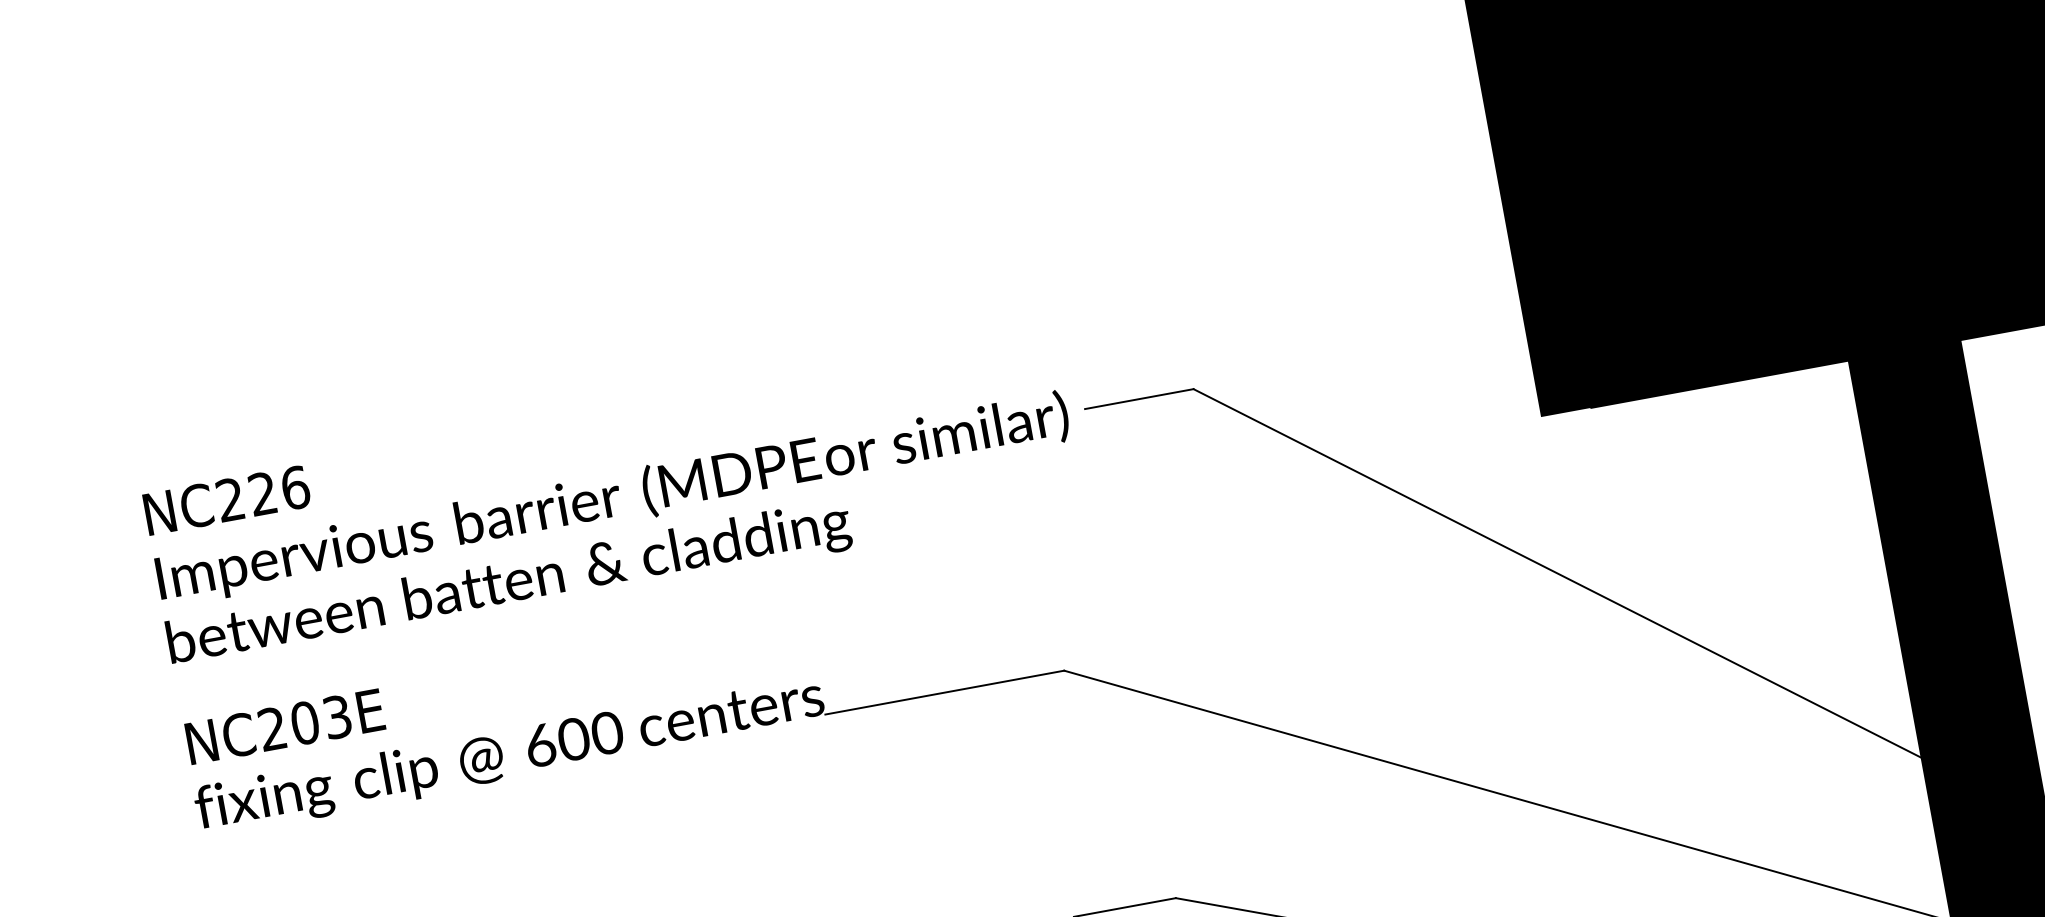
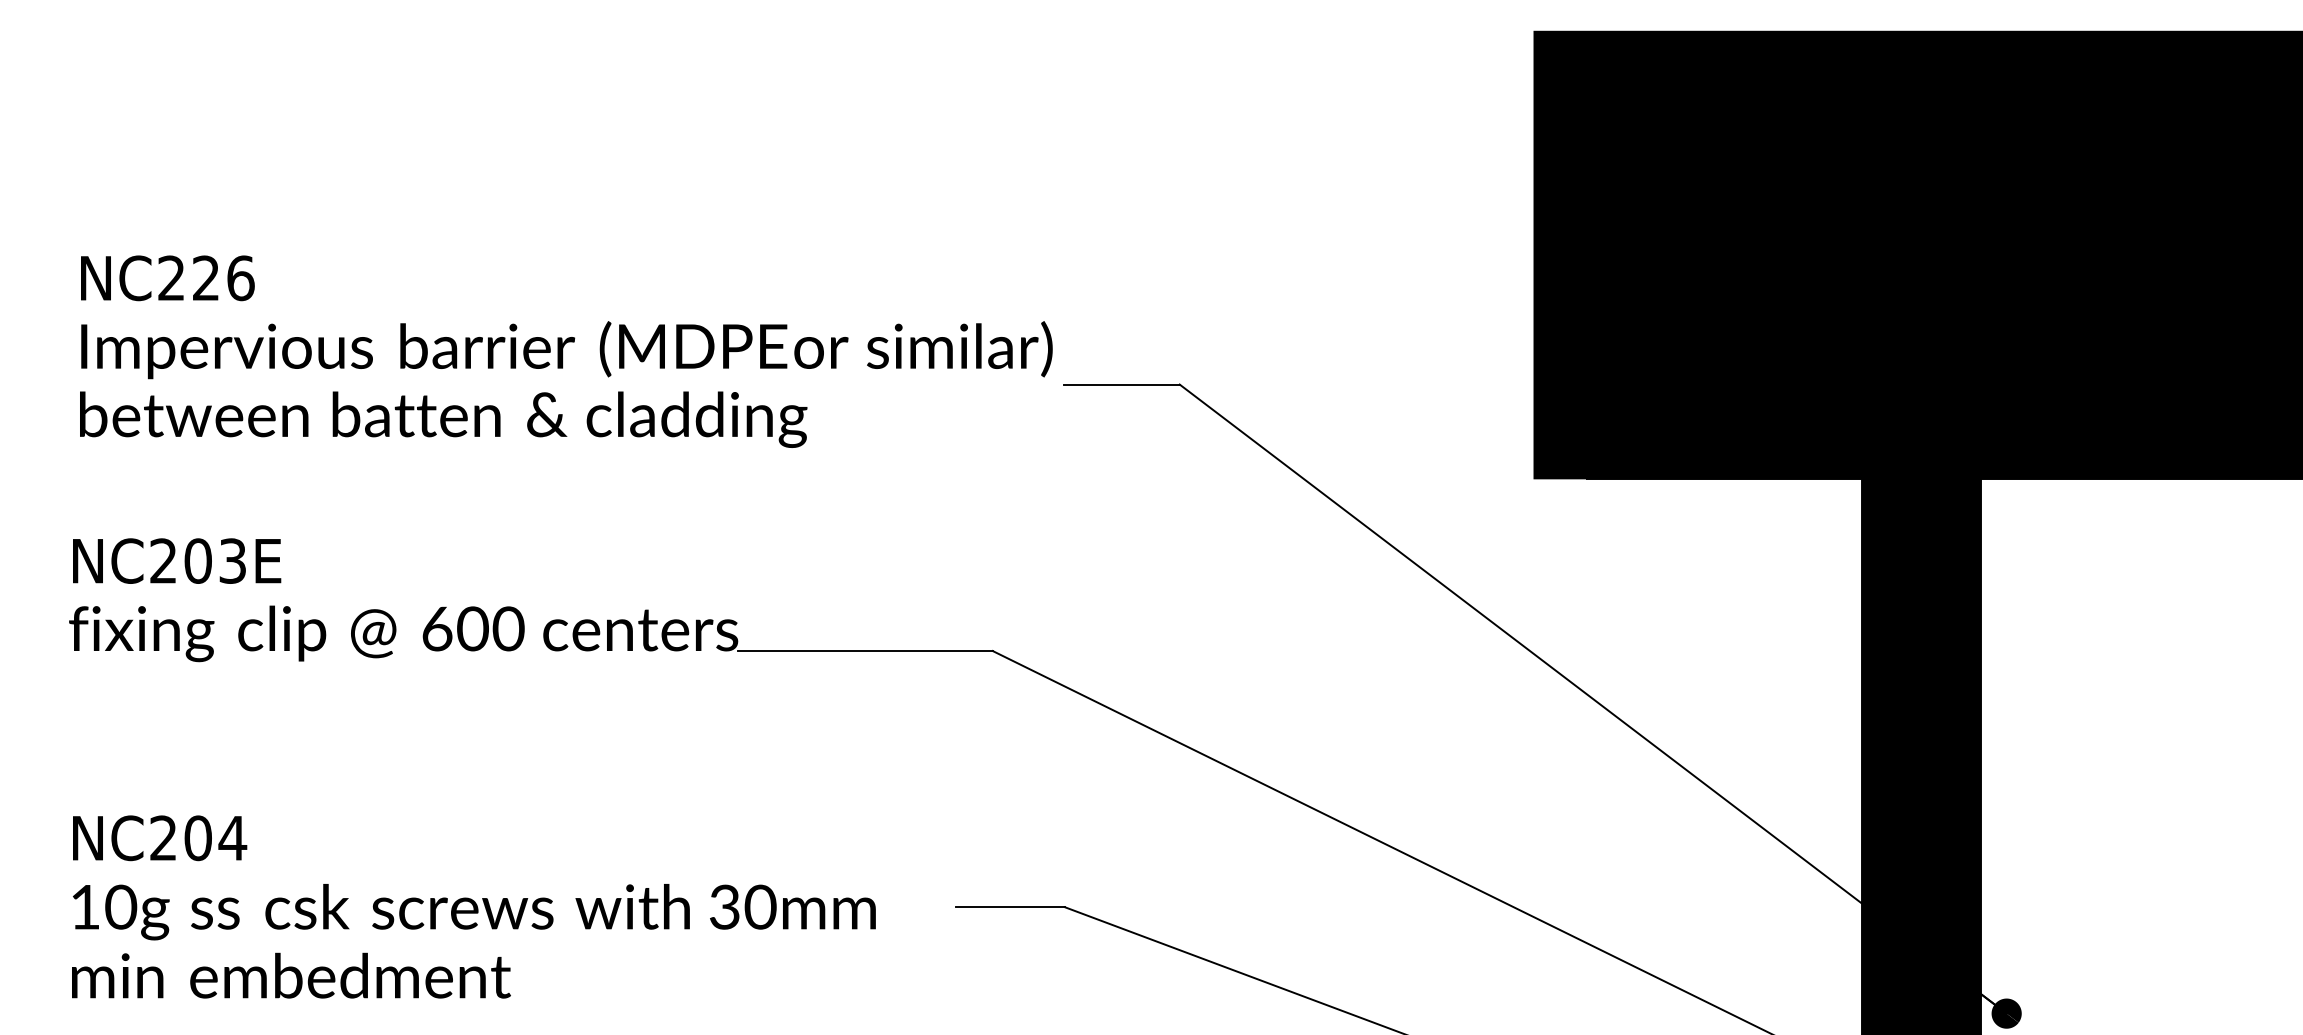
text: (612, 500) -> (566, 351), moved

